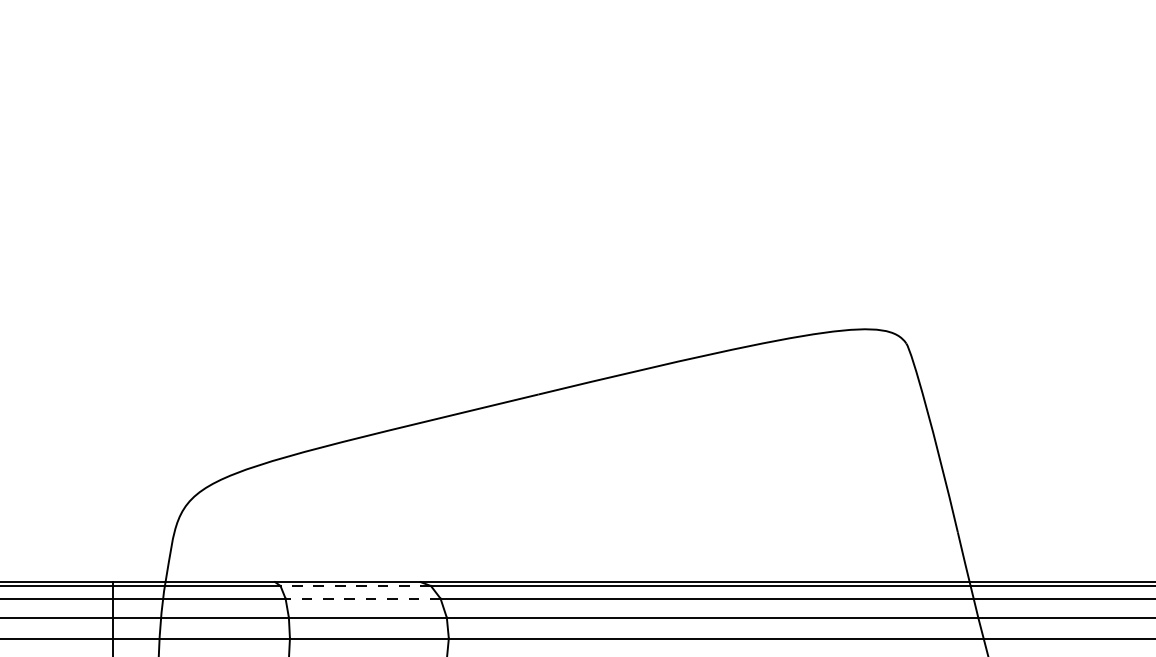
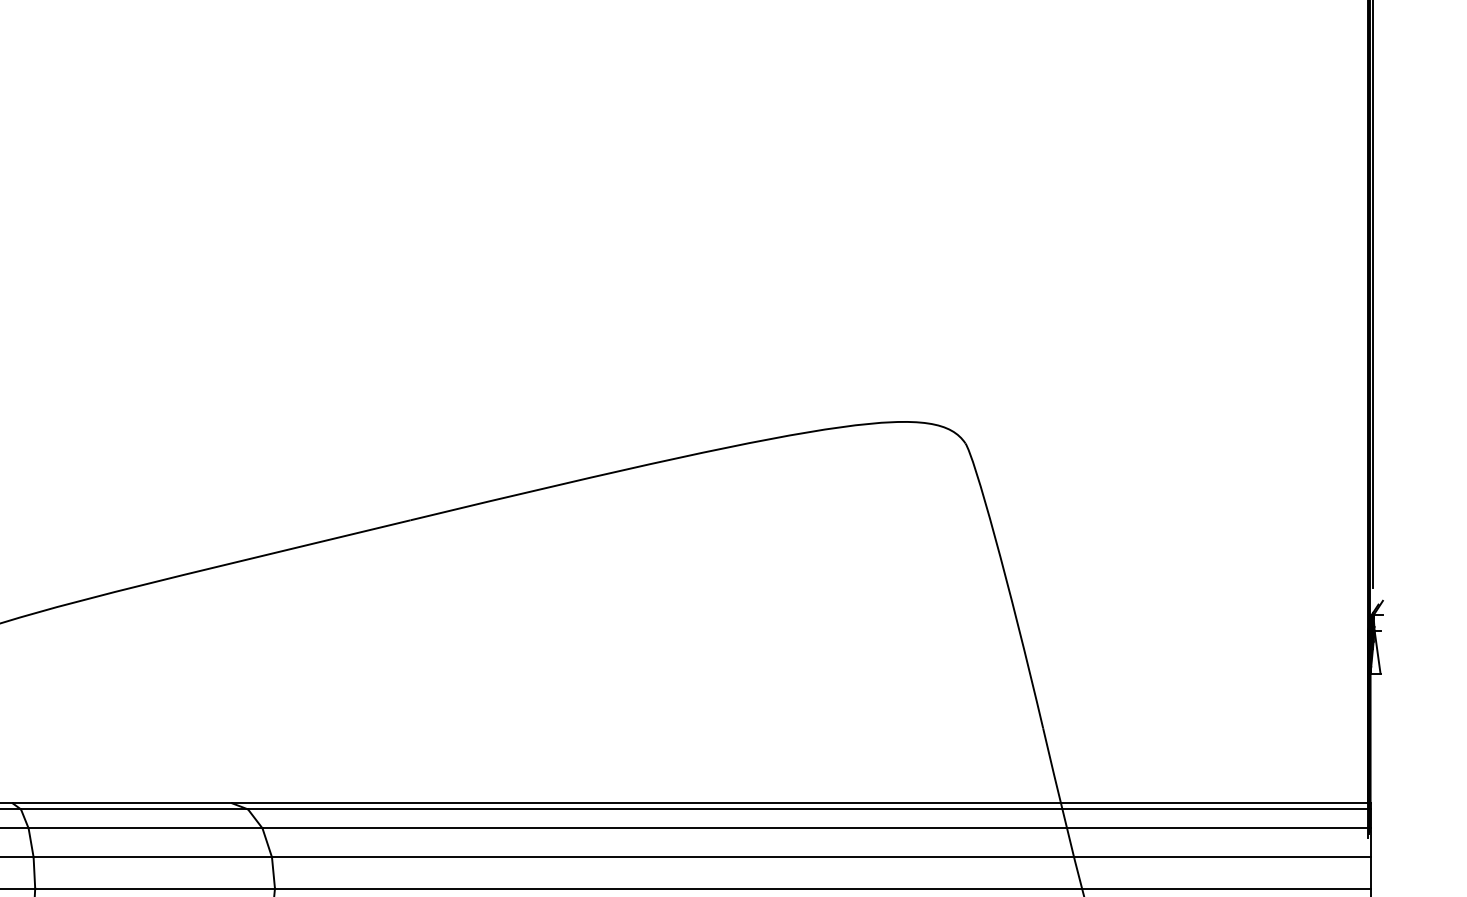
line: (355, 586) -> (134, 810), dashed -> solid
line: (362, 598) -> (144, 828), dashed -> solid

